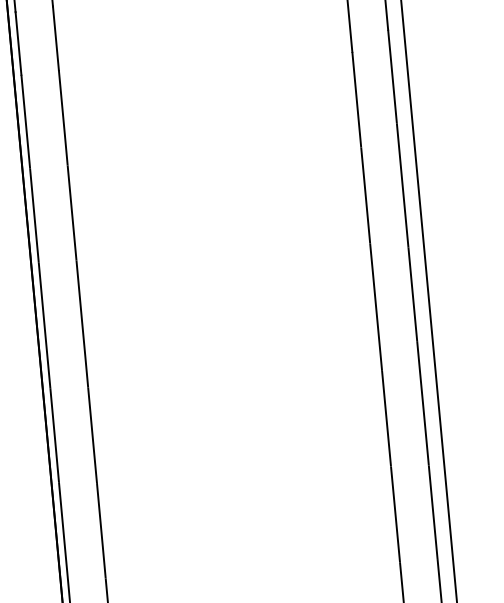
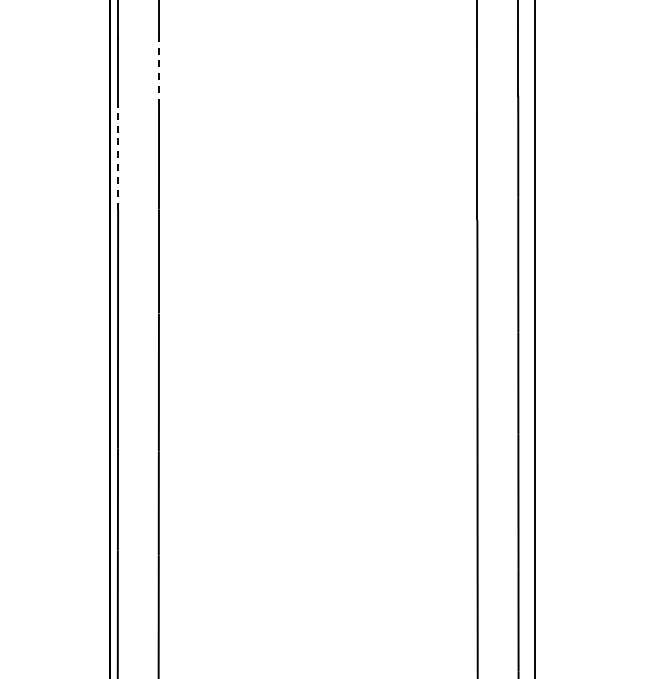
line: (56, 38) -> (159, 71), solid -> dashed
line: (26, 121) -> (118, 158), solid -> dashed

